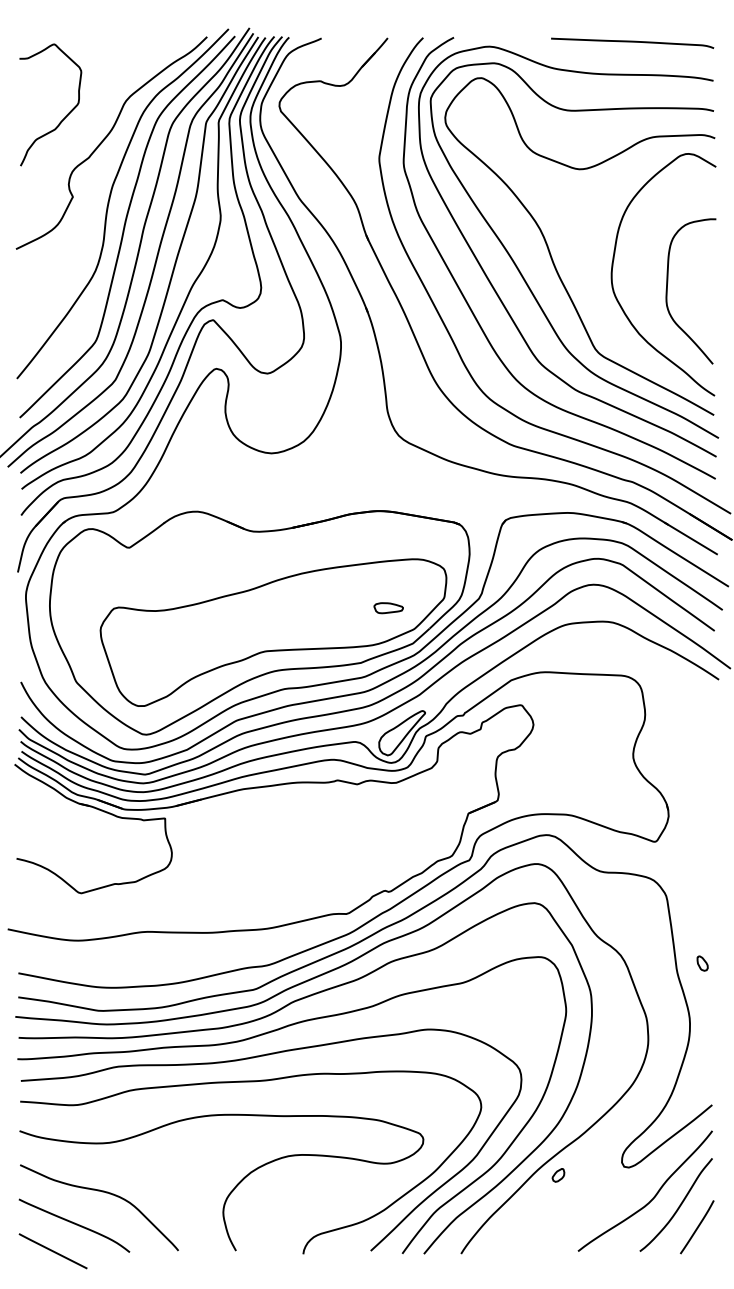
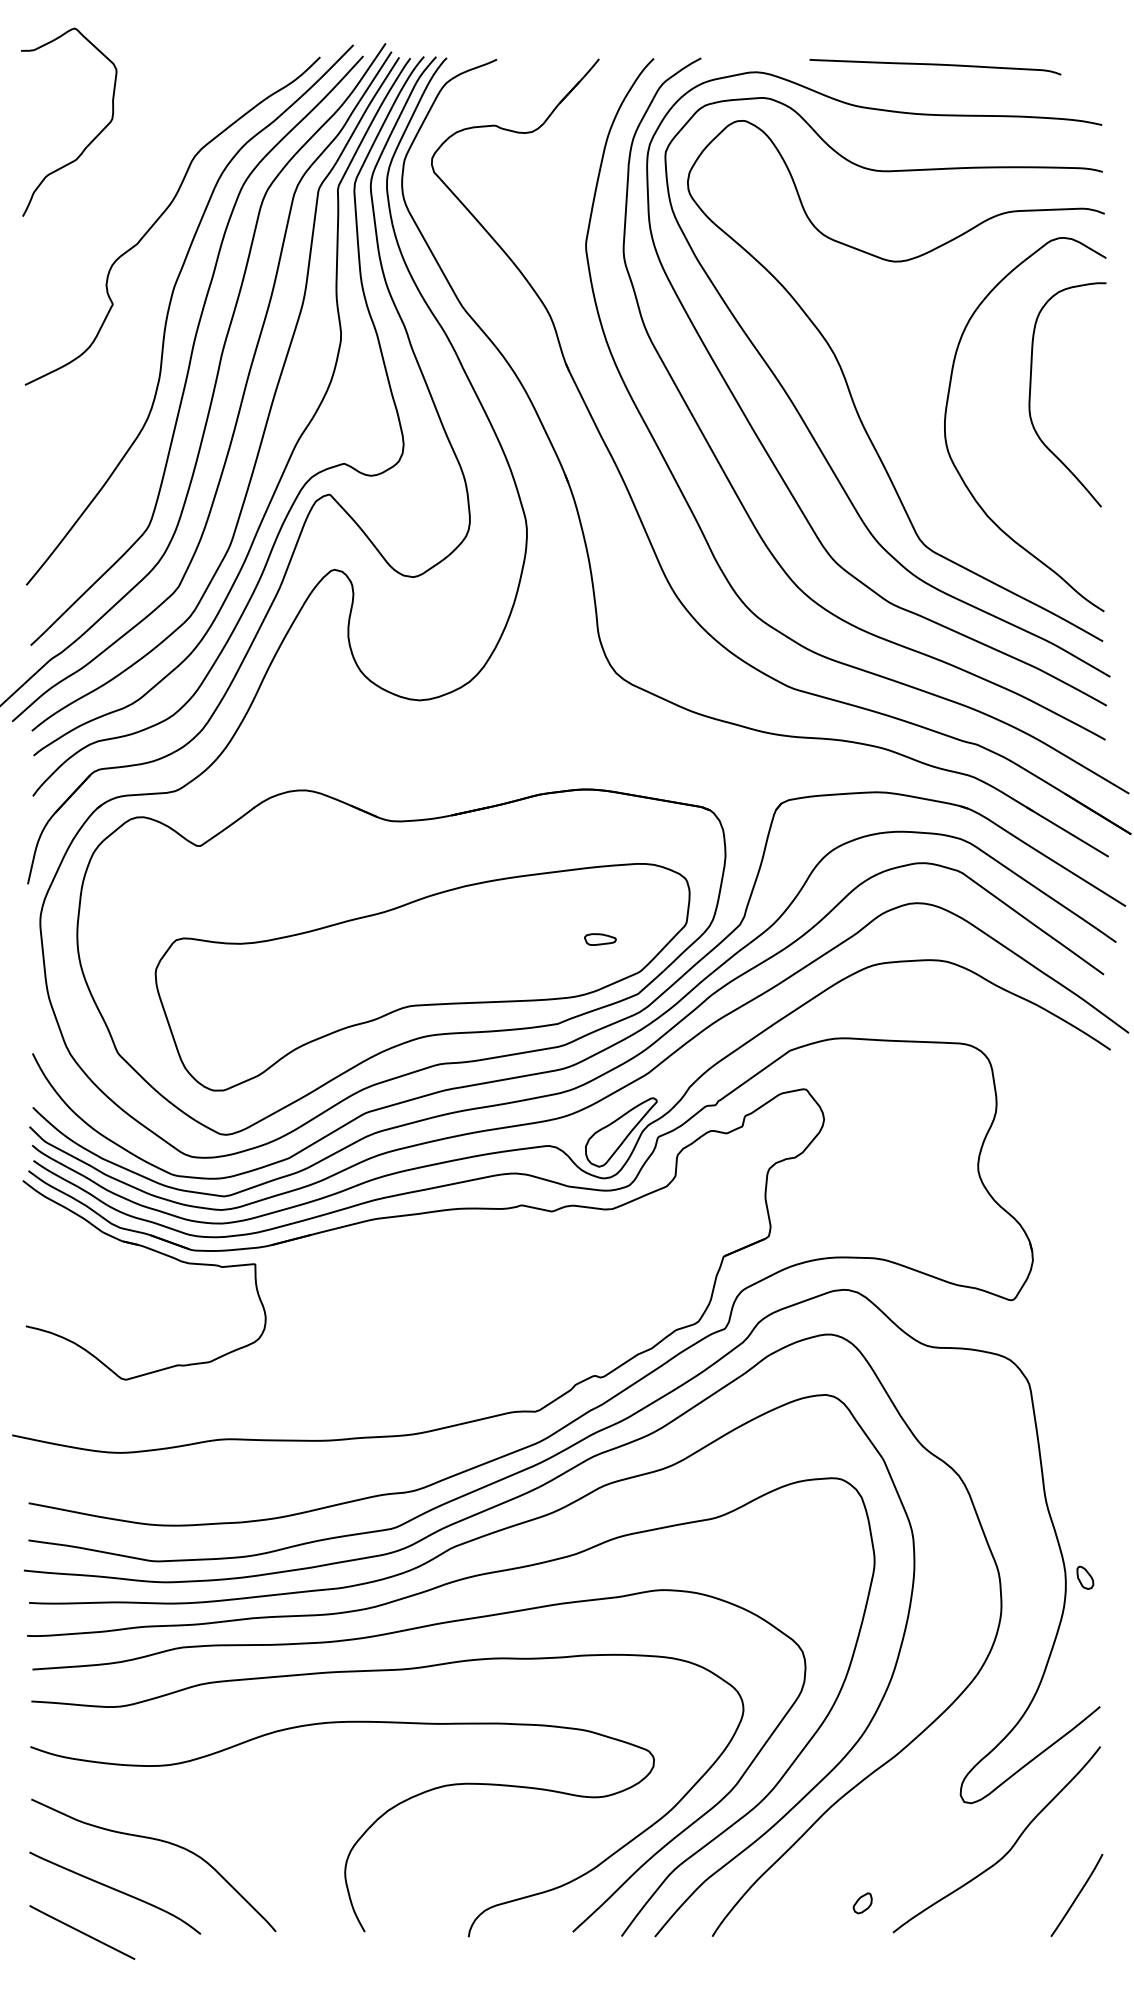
curve: (632, 42) -> (935, 65), moved
curve: (64, 117) -> (90, 141), moved
curve: (667, 291) -> (1031, 394), moved
part: (388, 608) -> (600, 939), size x0.7
part: (702, 963) -> (1085, 1577), moved
part: (558, 1175) -> (862, 1903), moved
curve: (678, 1206) -> (1048, 1863), removed

